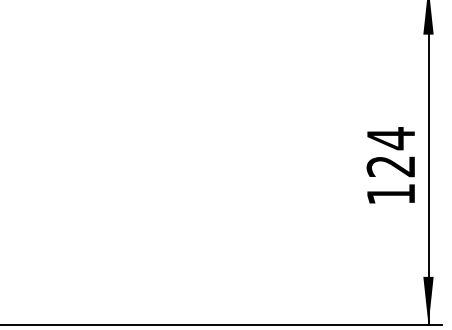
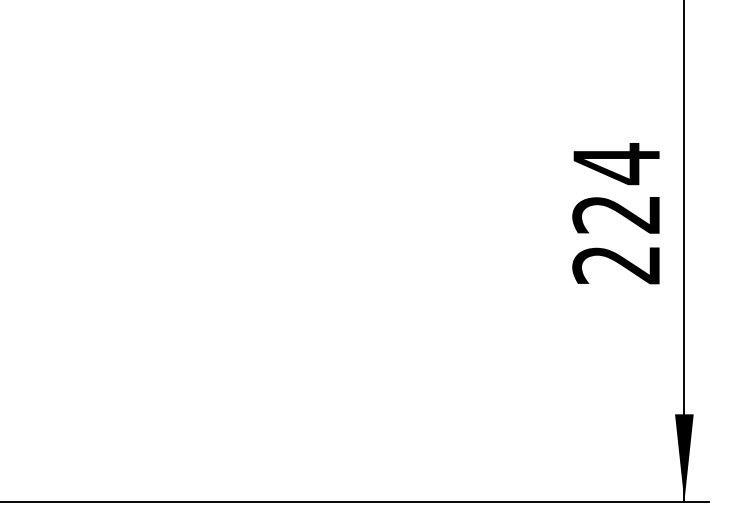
text: (390, 194) -> (615, 265), 124 -> 224

